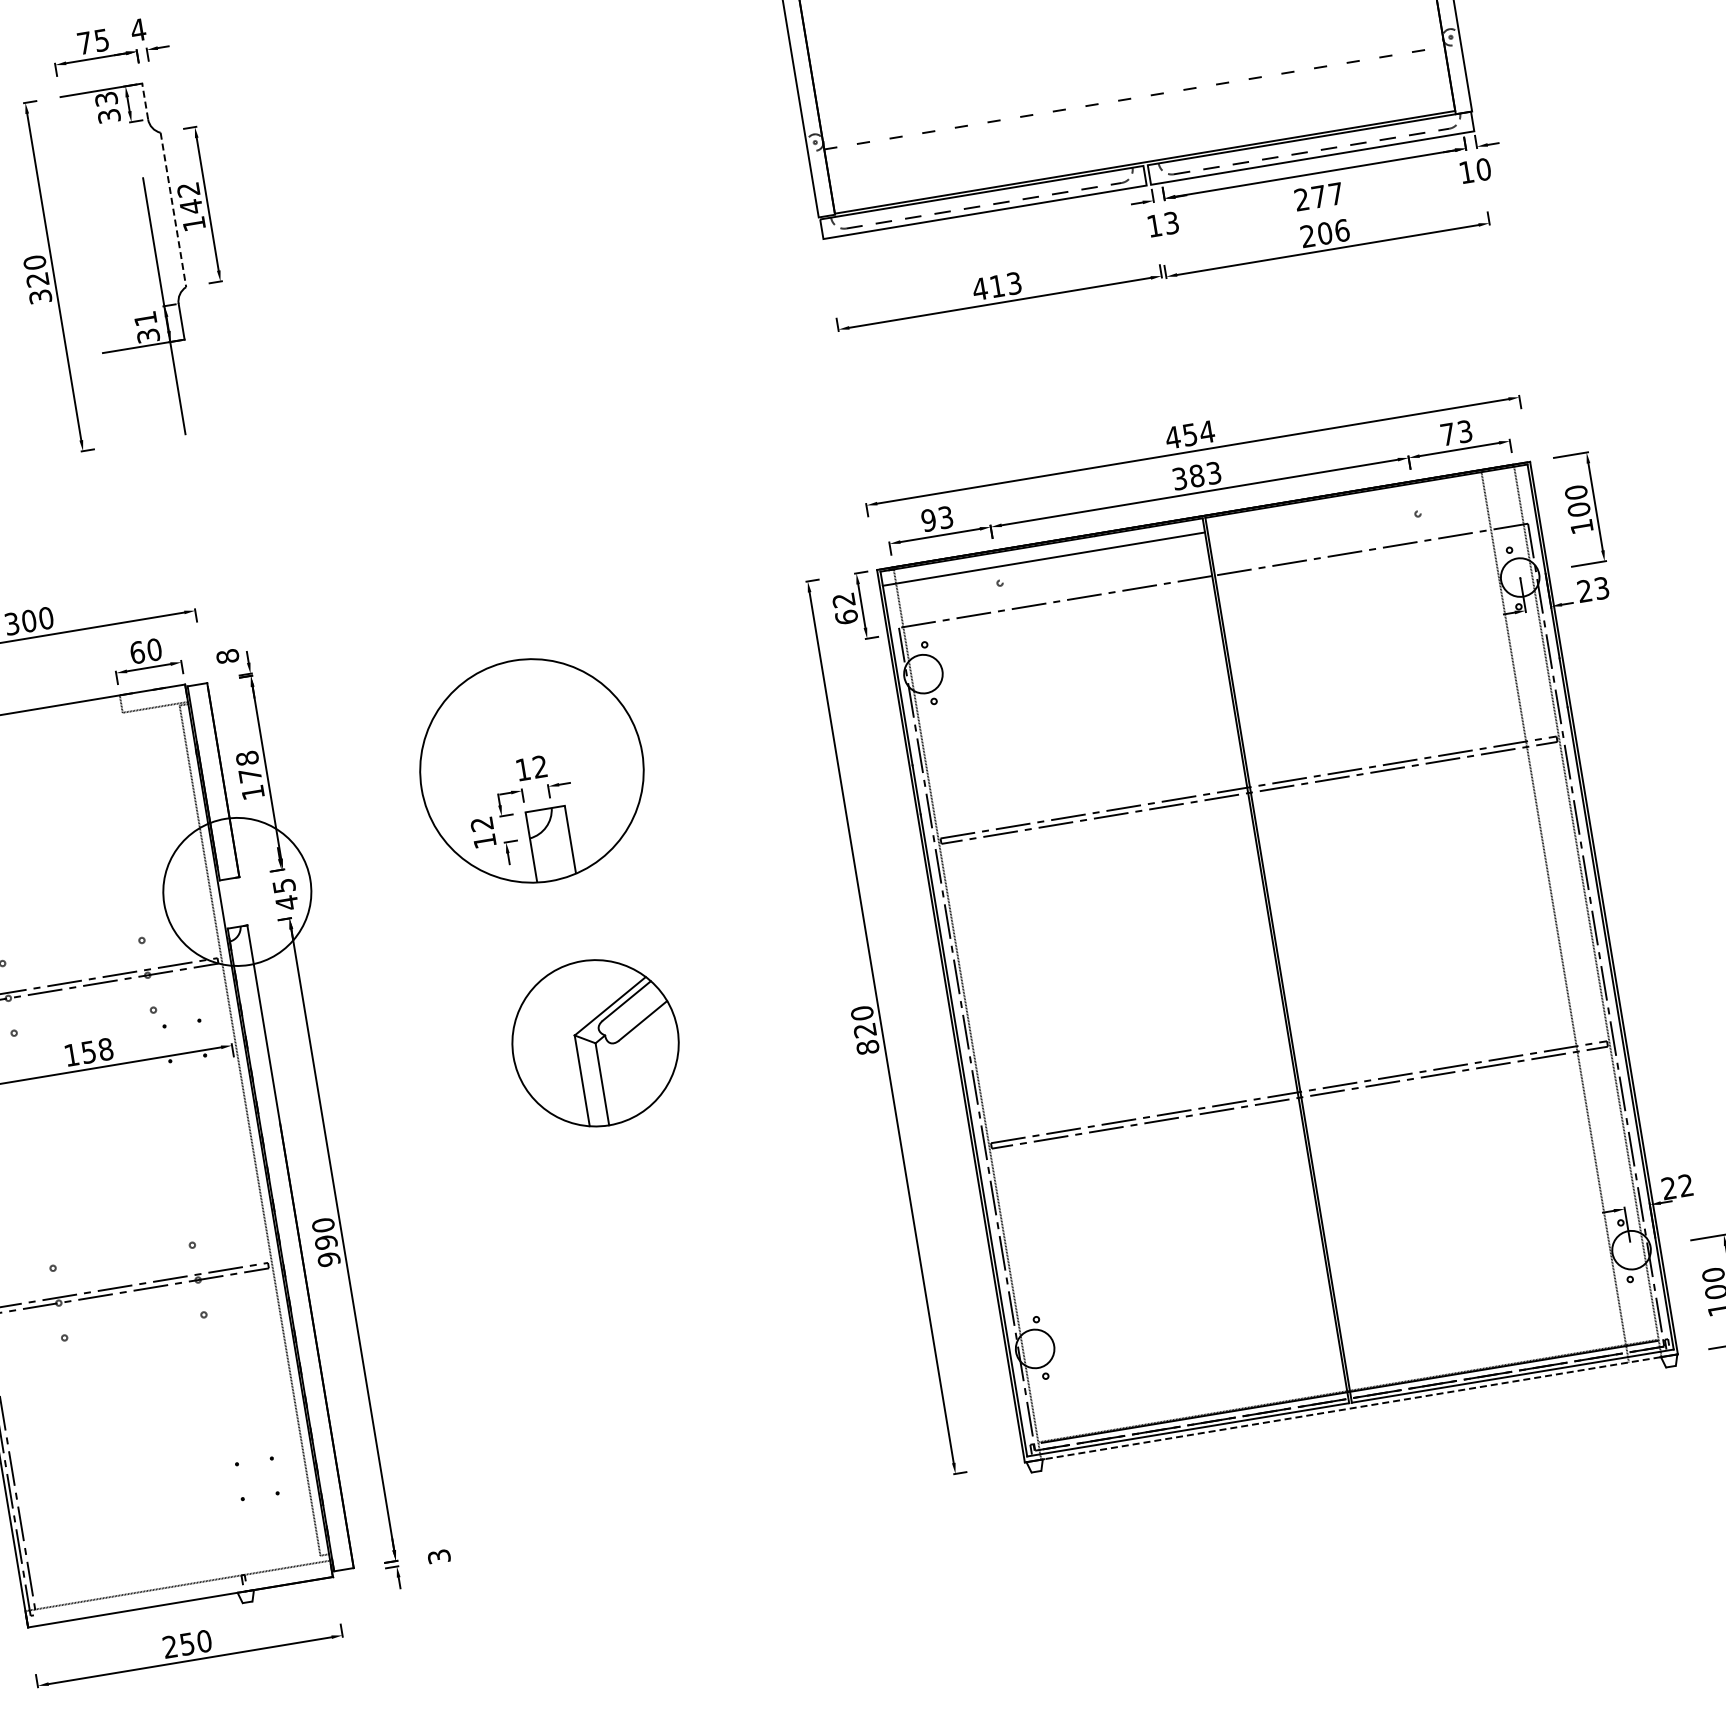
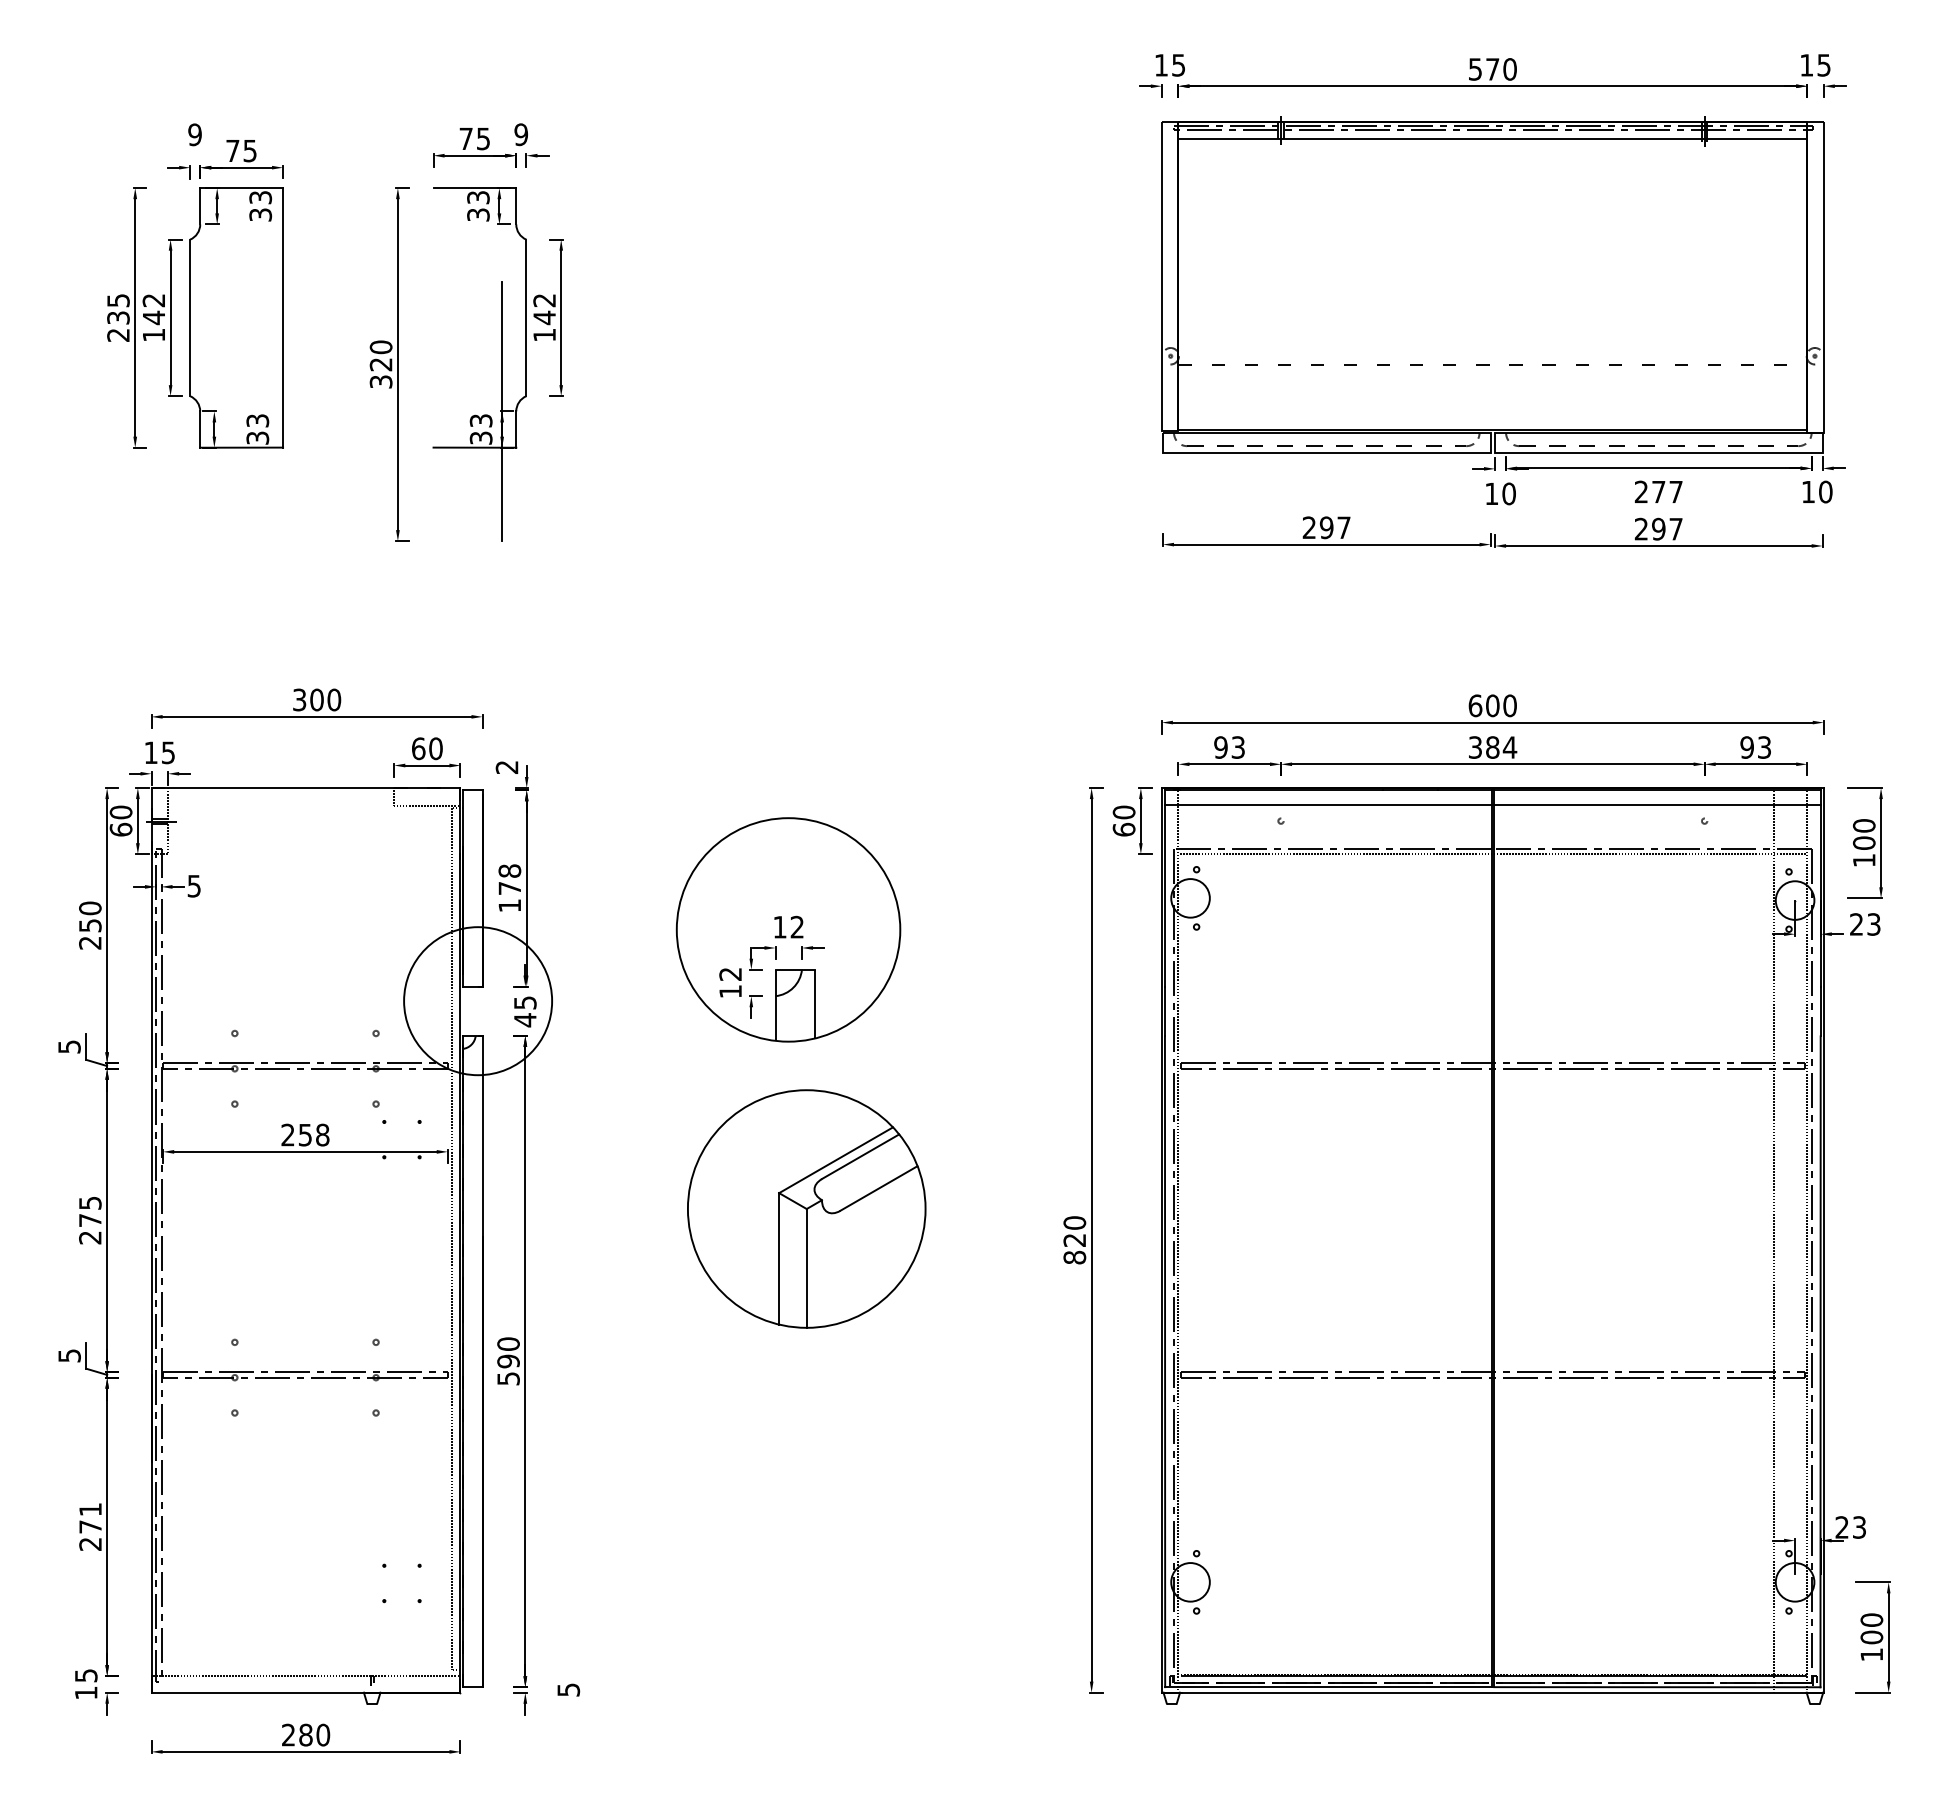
text: (138, 29) -> (521, 134), 4 -> 9
line: (145, 100) -> (516, 205), dashed -> solid
line: (173, 210) -> (526, 318), dashed -> solid
text: (1170, 222) -> (1508, 493), 13 -> 10
text: (1333, 231) -> (1667, 528), 206 -> 297
text: (996, 286) -> (1326, 527), 413 -> 297
text: (144, 318) -> (480, 420), 31 -> 33
text: (1189, 434) -> (1492, 705), 454 -> 600
text: (1447, 434) -> (1746, 747), 73 -> 93
text: (1213, 473) -> (1509, 747), 383 -> 384
line: (1368, 505) -> (1657, 804), added
line: (1214, 581) -> (1492, 854), added
text: (843, 600) -> (1123, 812), 62 -> 60
text: (227, 656) -> (506, 767), 8 -> 2
part: (595, 1042) -> (806, 1208), size x1.43
text: (71, 1054) -> (287, 1134), 158 -> 258
text: (1686, 1185) -> (1859, 1527), 22 -> 23
text: (328, 1259) -> (508, 1378), 990 -> 590
line: (1352, 1408) -> (1493, 1692), dashed -> solid
text: (438, 1556) -> (568, 1689), 3 -> 5
text: (186, 1643) -> (305, 1734), 250 -> 280

